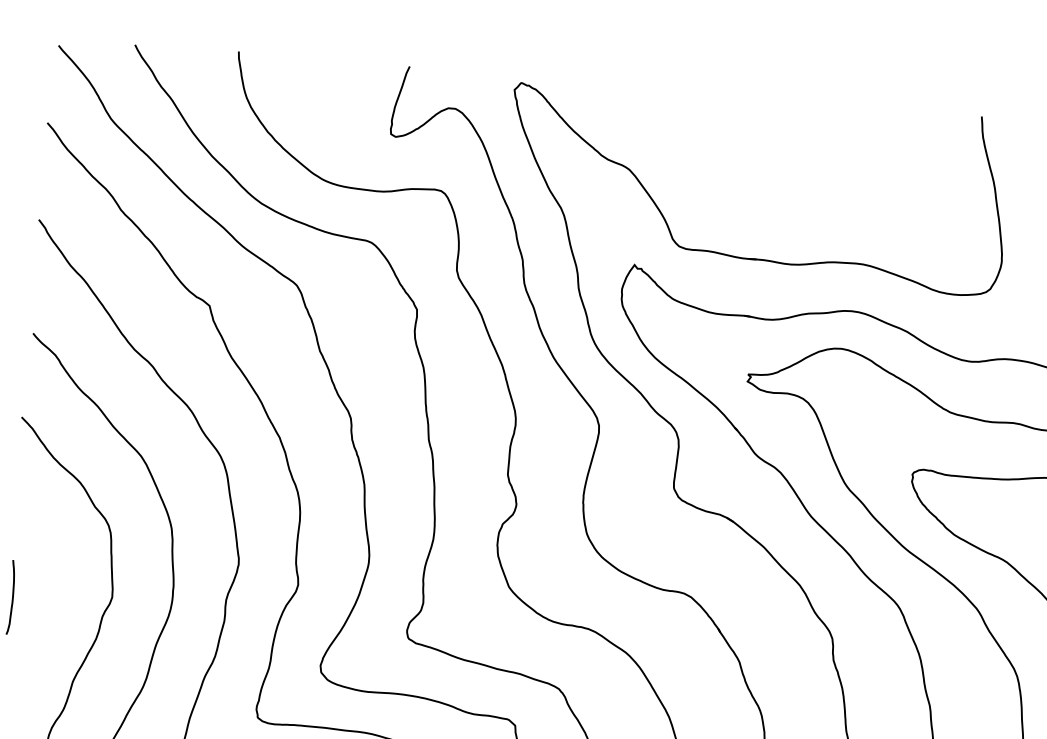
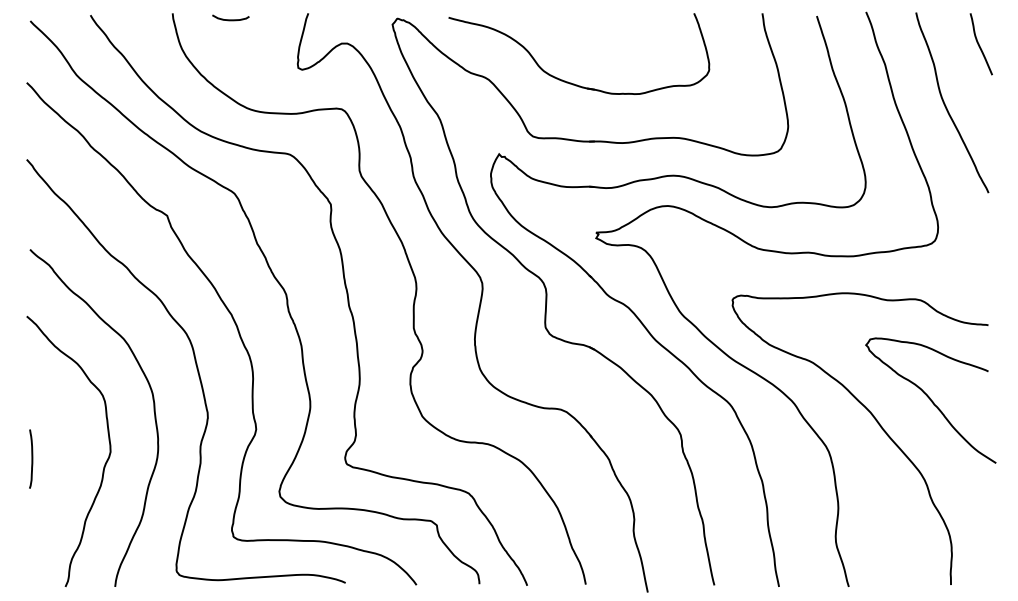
curve: (310, 65) -> (230, 19), added
part: (729, 181) -> (568, 81), added

